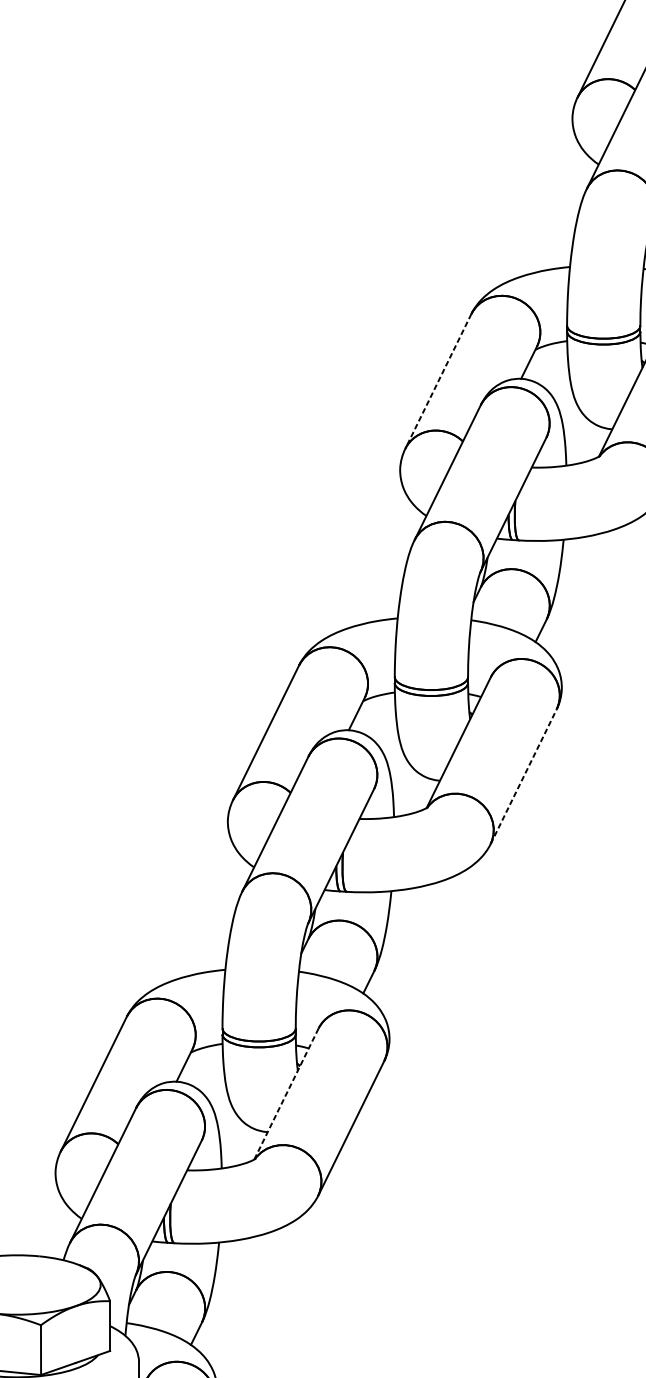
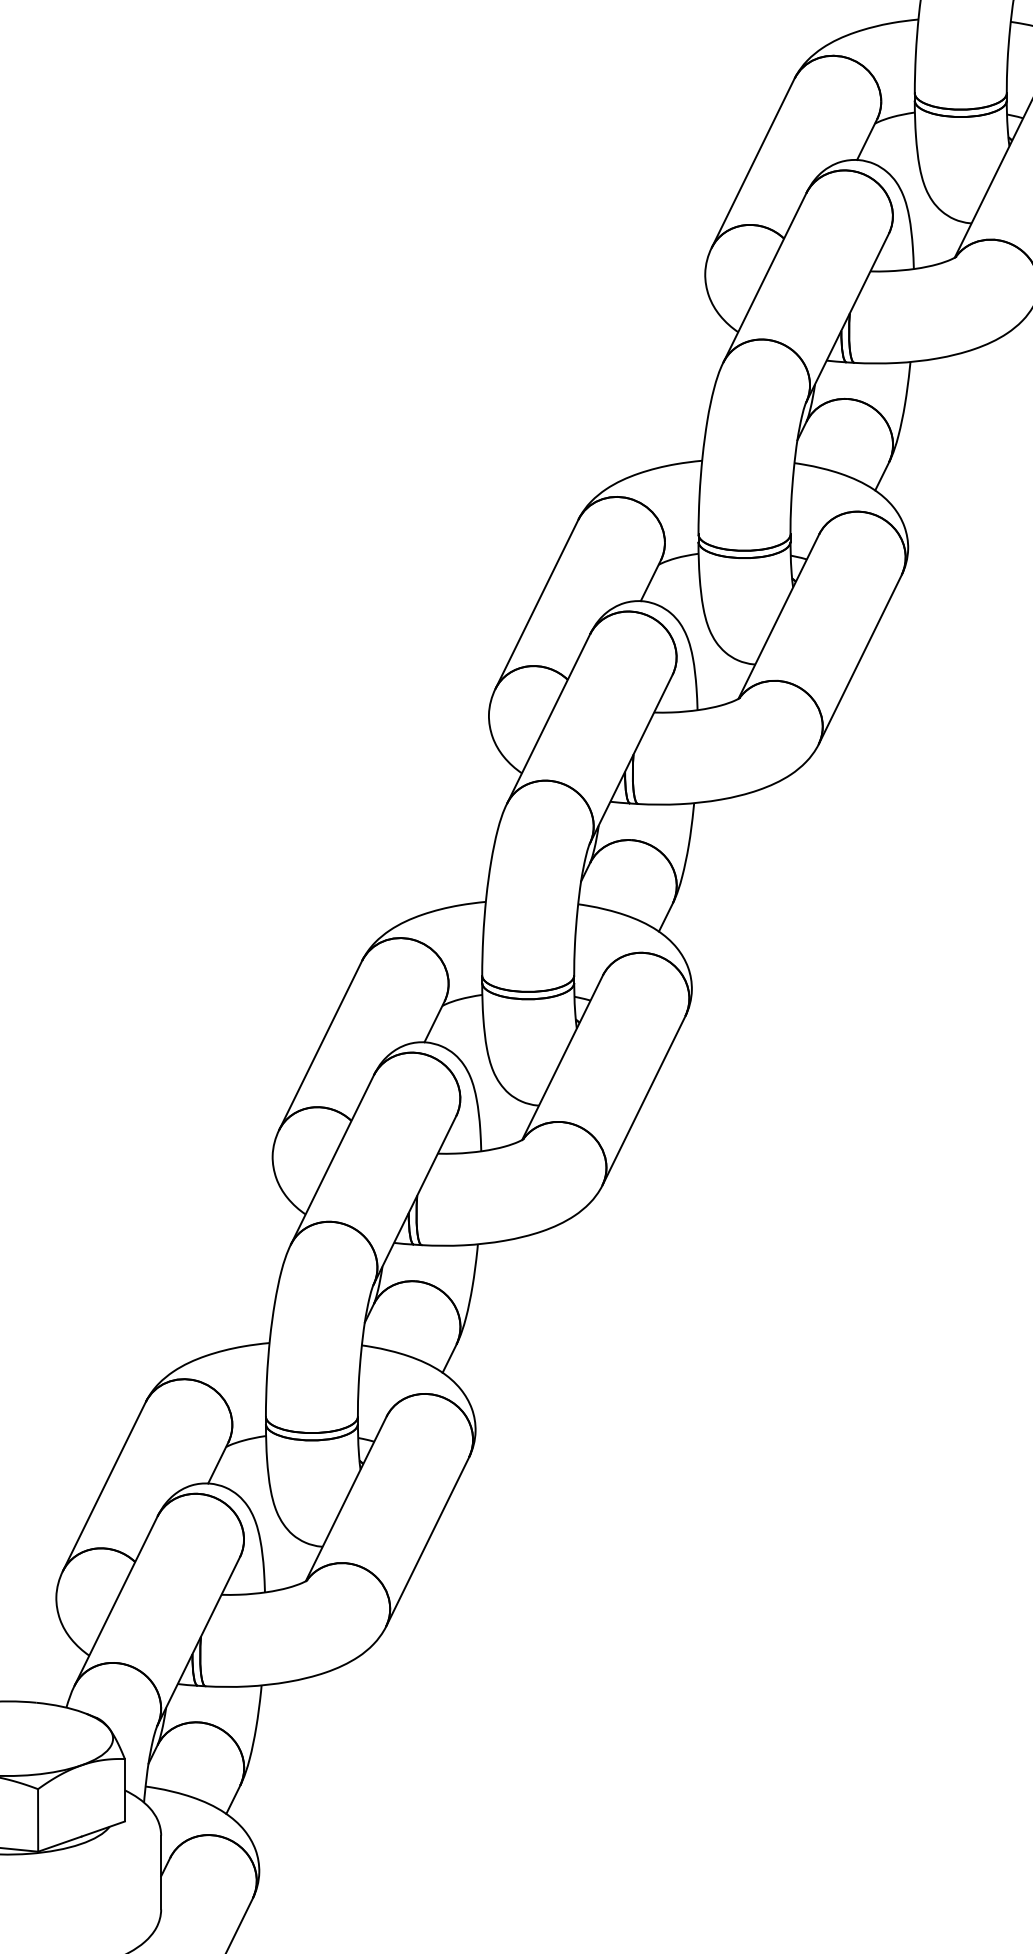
line: (438, 381) -> (536, 604), dashed -> solid
line: (524, 776) -> (644, 1100), dashed -> solid
line: (286, 1093) -> (346, 1498), dashed -> solid

